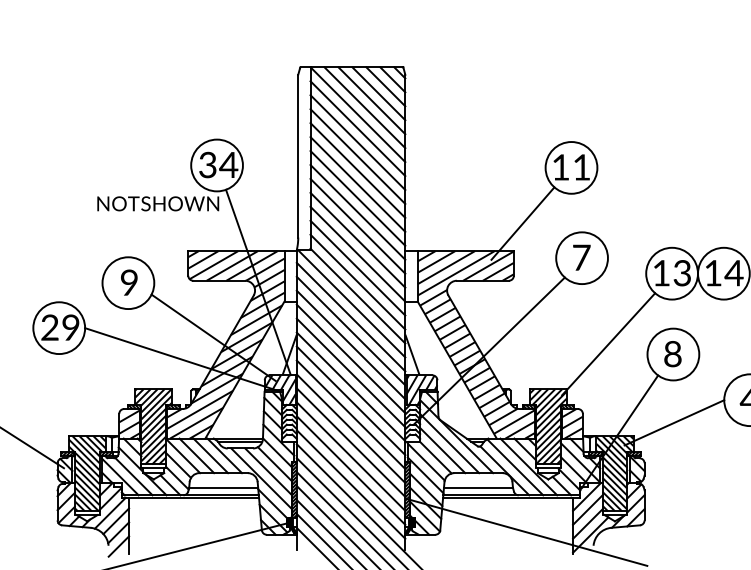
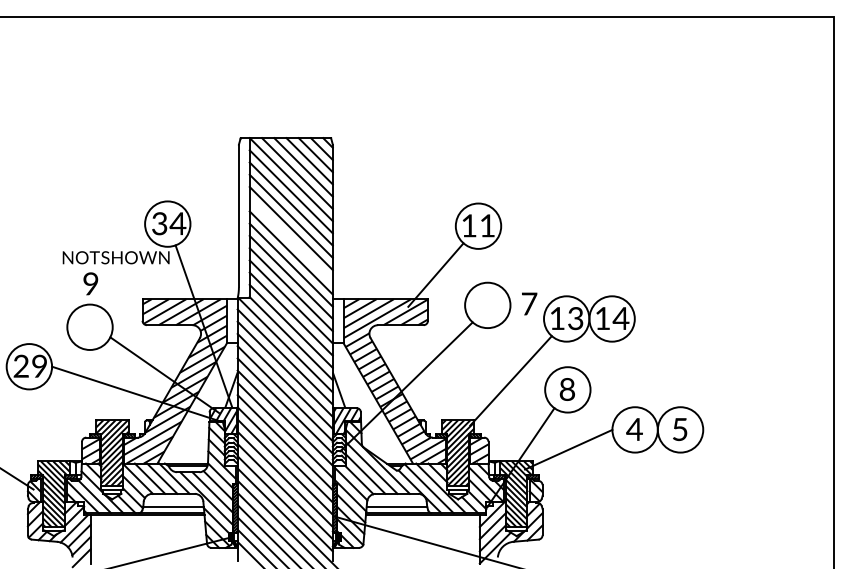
line: (357, 184) -> (290, 240), removed
text: (581, 257) -> (529, 303), moved
text: (128, 282) -> (90, 283), moved

